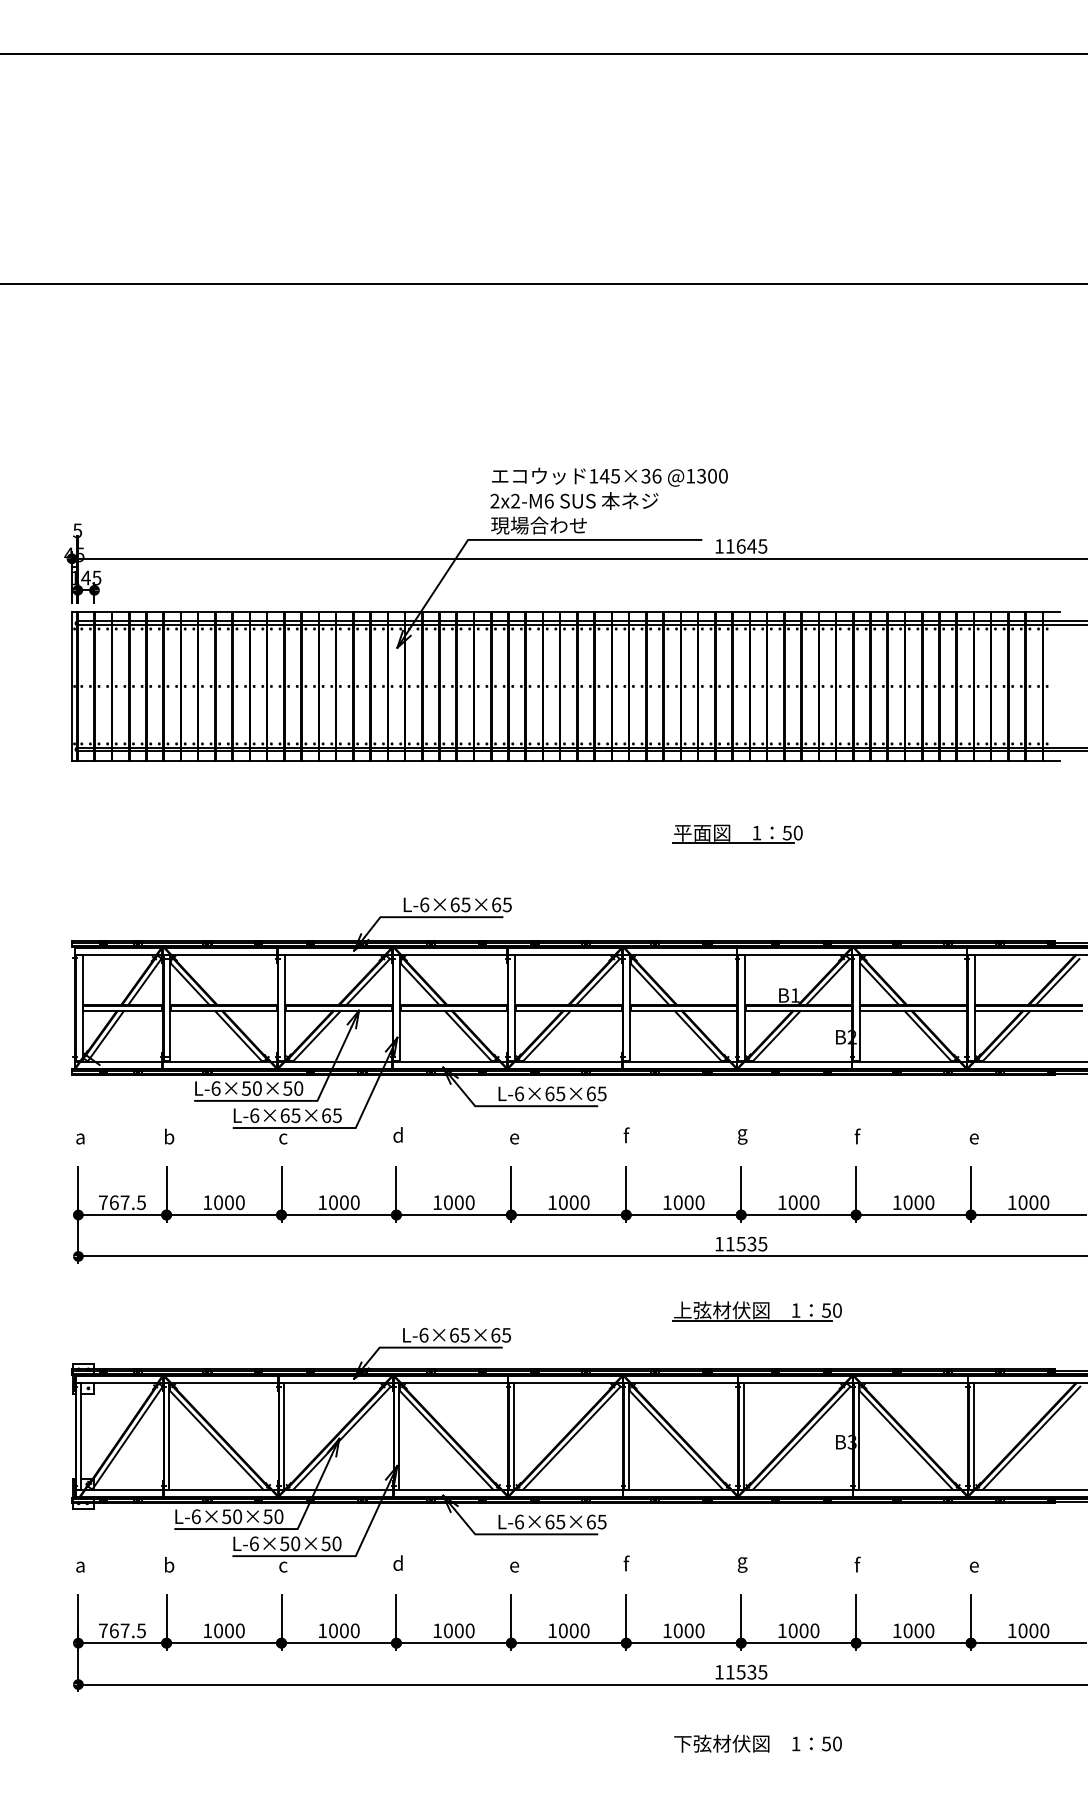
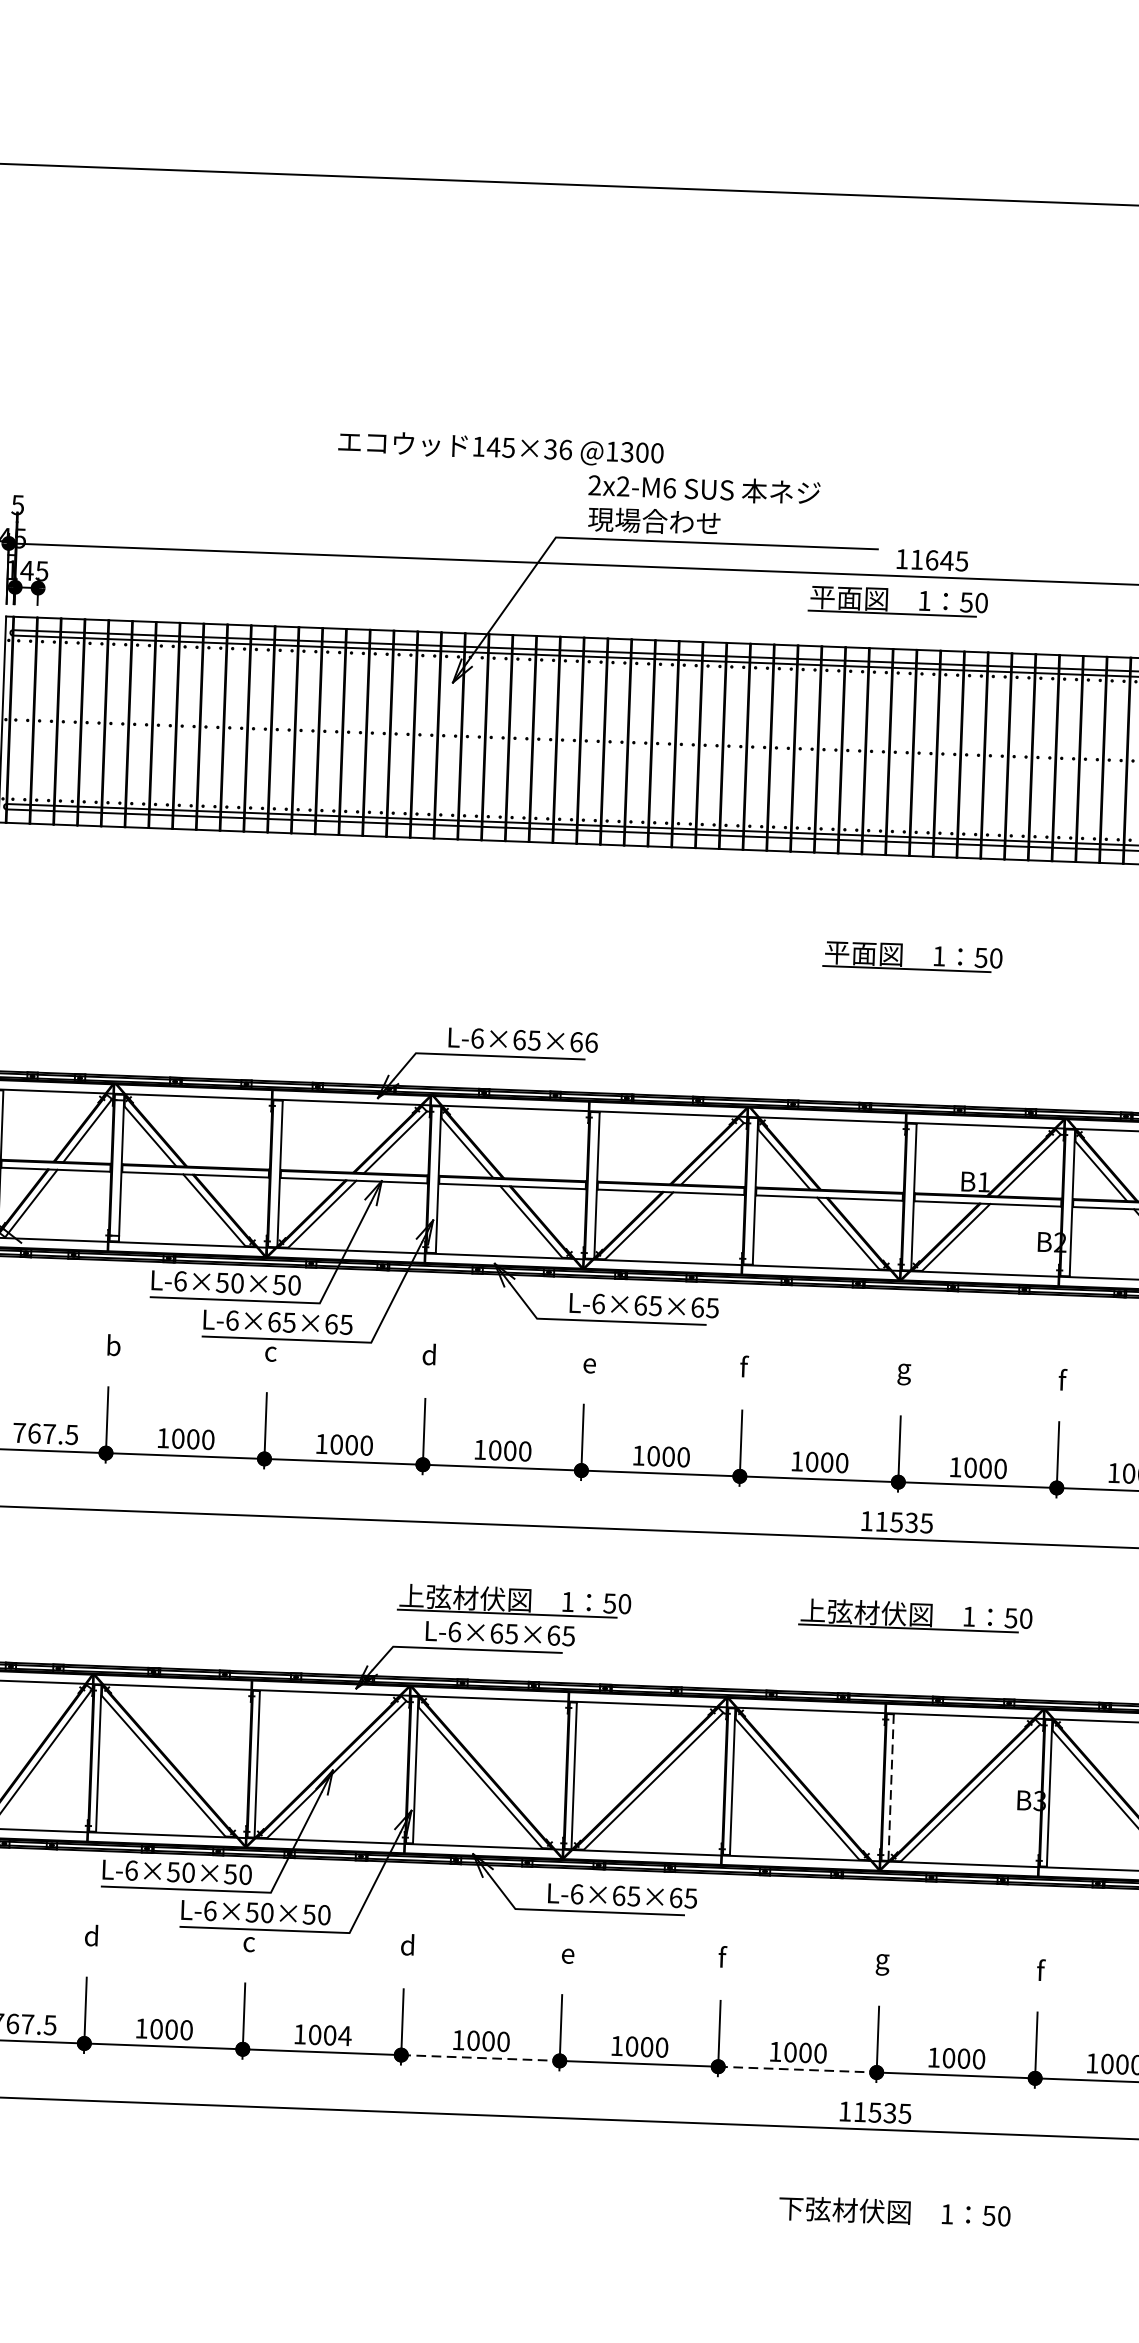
text: (609, 476) -> (500, 447), moved
part: (710, 576) -> (888, 600), added
text: (506, 904) -> (590, 1042), L-6×65×65 -> L-6×65×66
part: (465, 1311) -> (513, 1601), added
line: (744, 1436) -> (891, 1787), solid -> dashed
text: (169, 1564) -> (92, 1935), b -> d
text: (355, 1630) -> (345, 2035), 1000 -> 1004
line: (454, 1643) -> (481, 2058), solid -> dashed
line: (684, 1643) -> (798, 2070), solid -> dashed

